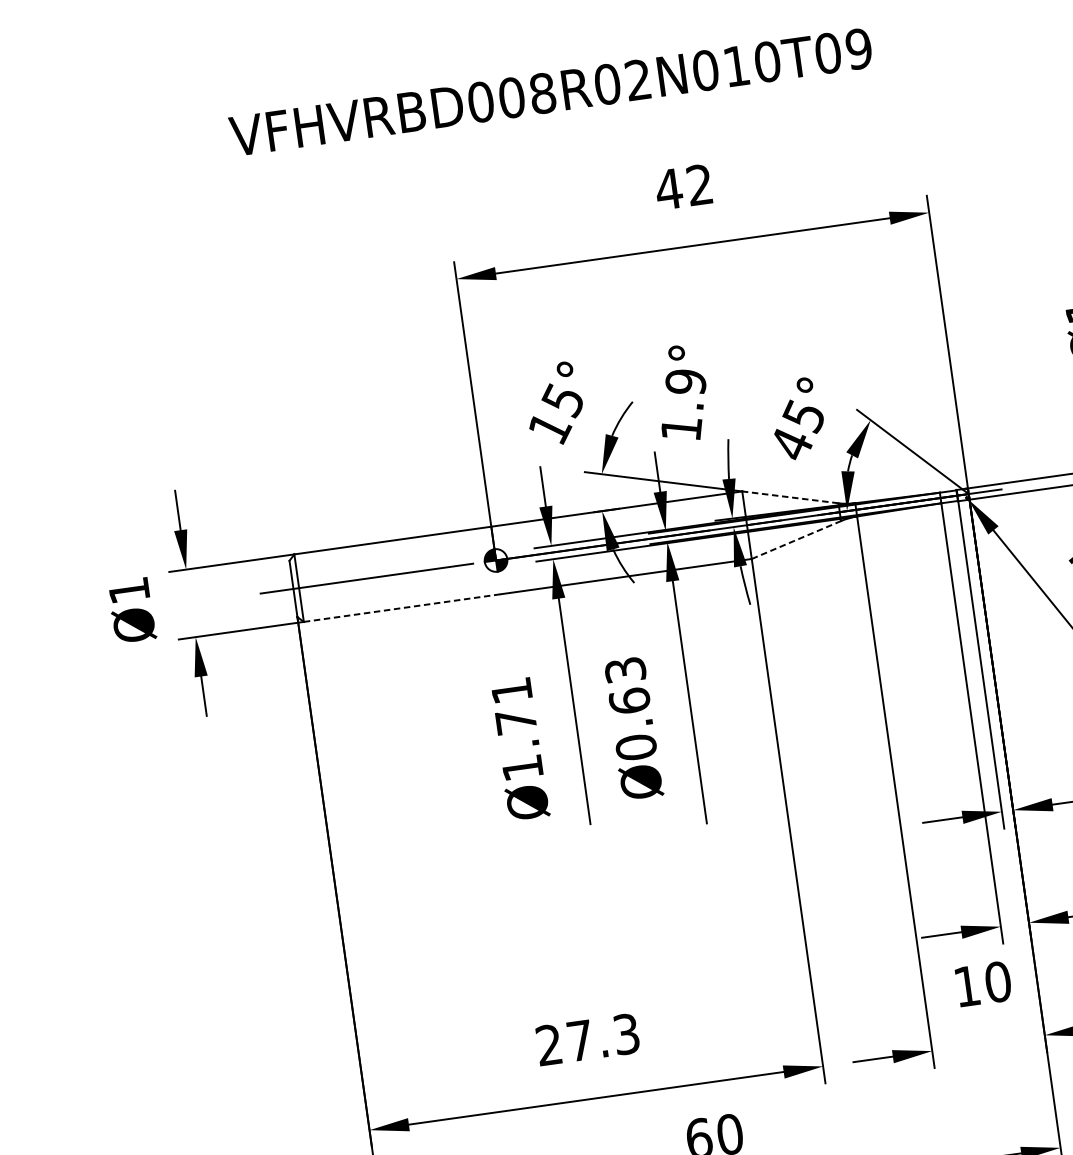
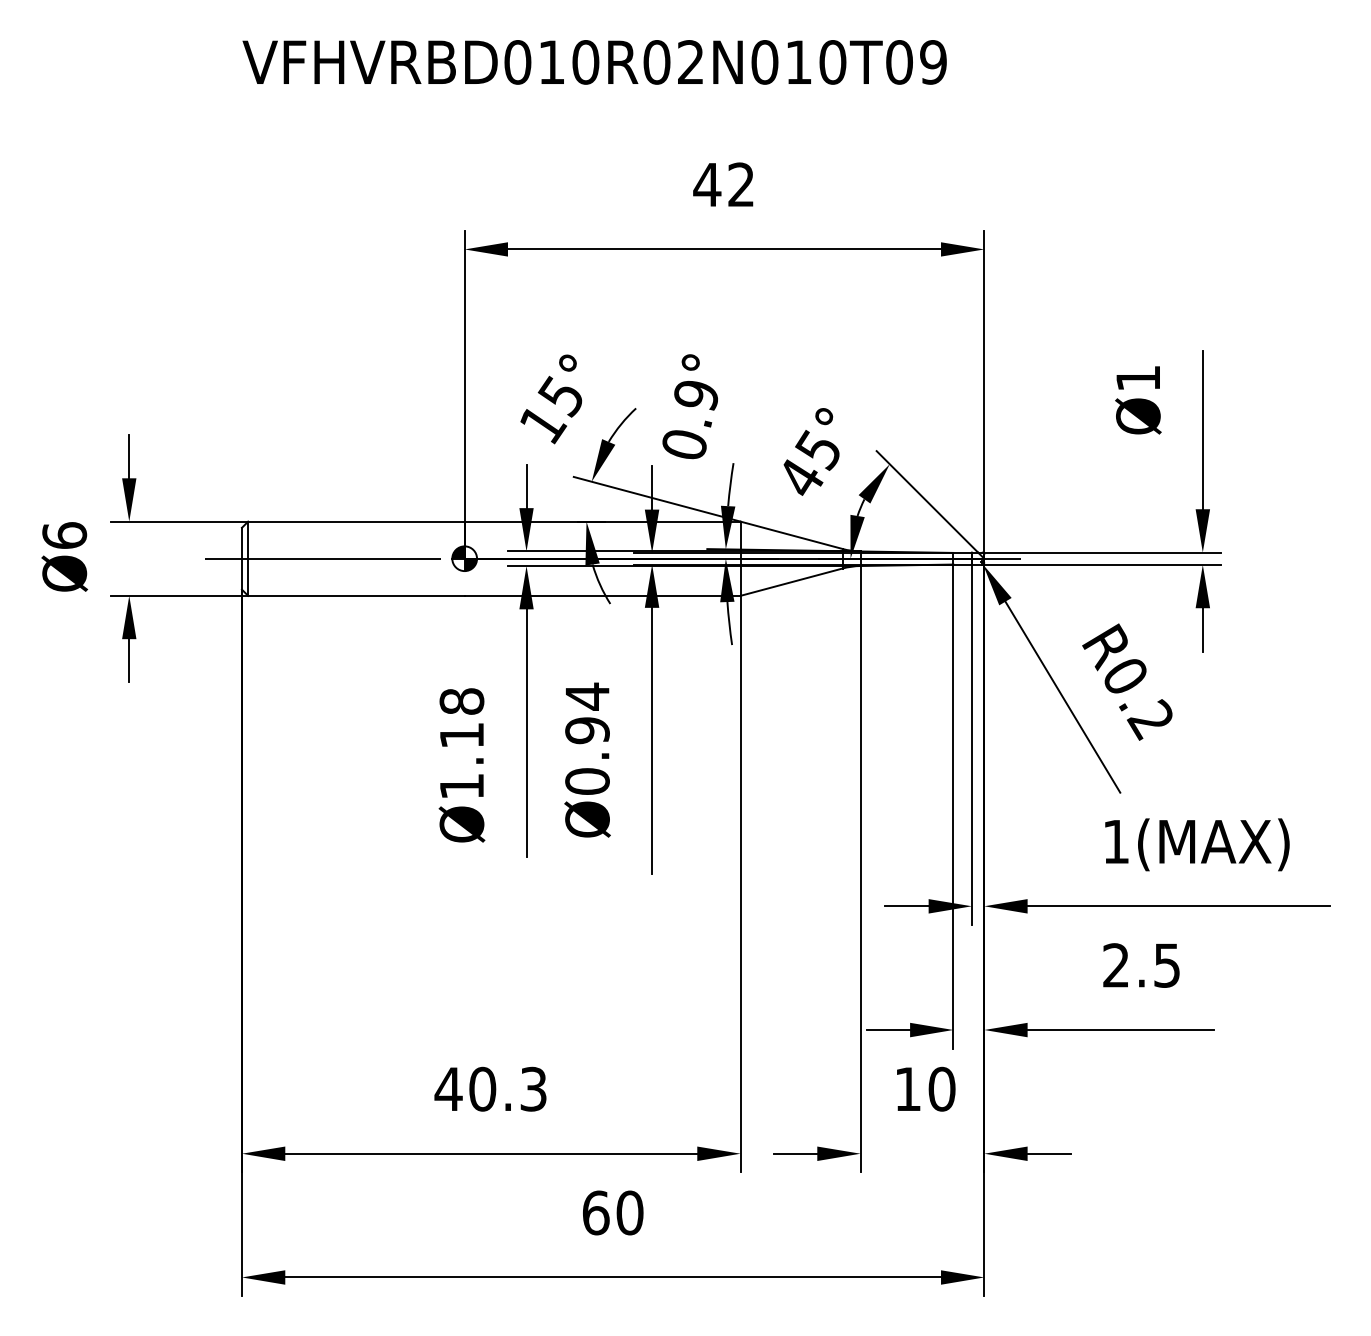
text: (527, 95) -> (568, 62), VFHVRBD008R02N010T09 -> VFHVRBD010R02N010T09
text: (682, 428) -> (685, 444), 1.9° -> 0.9°
line: (790, 497) -> (791, 535), dashed -> solid
line: (796, 540) -> (791, 582), dashed -> solid
text: (129, 590) -> (64, 535), Ø1 -> Ø6
line: (402, 607) -> (356, 595), dashed -> solid
text: (627, 685) -> (587, 713), Ø0.63 -> Ø0.94
text: (513, 706) -> (461, 718), Ø1.71 -> Ø1.18
text: (564, 1042) -> (465, 1088), 27.3 -> 40.3

